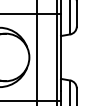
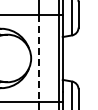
line: (36, 57) -> (38, 58), solid -> dashed

